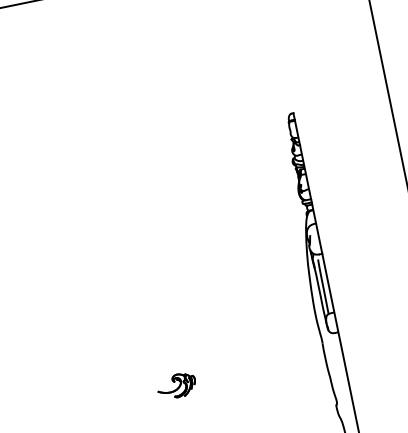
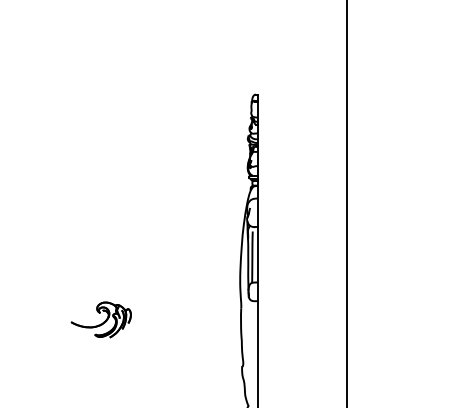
part: (175, 385) -> (100, 319), size x1.67

